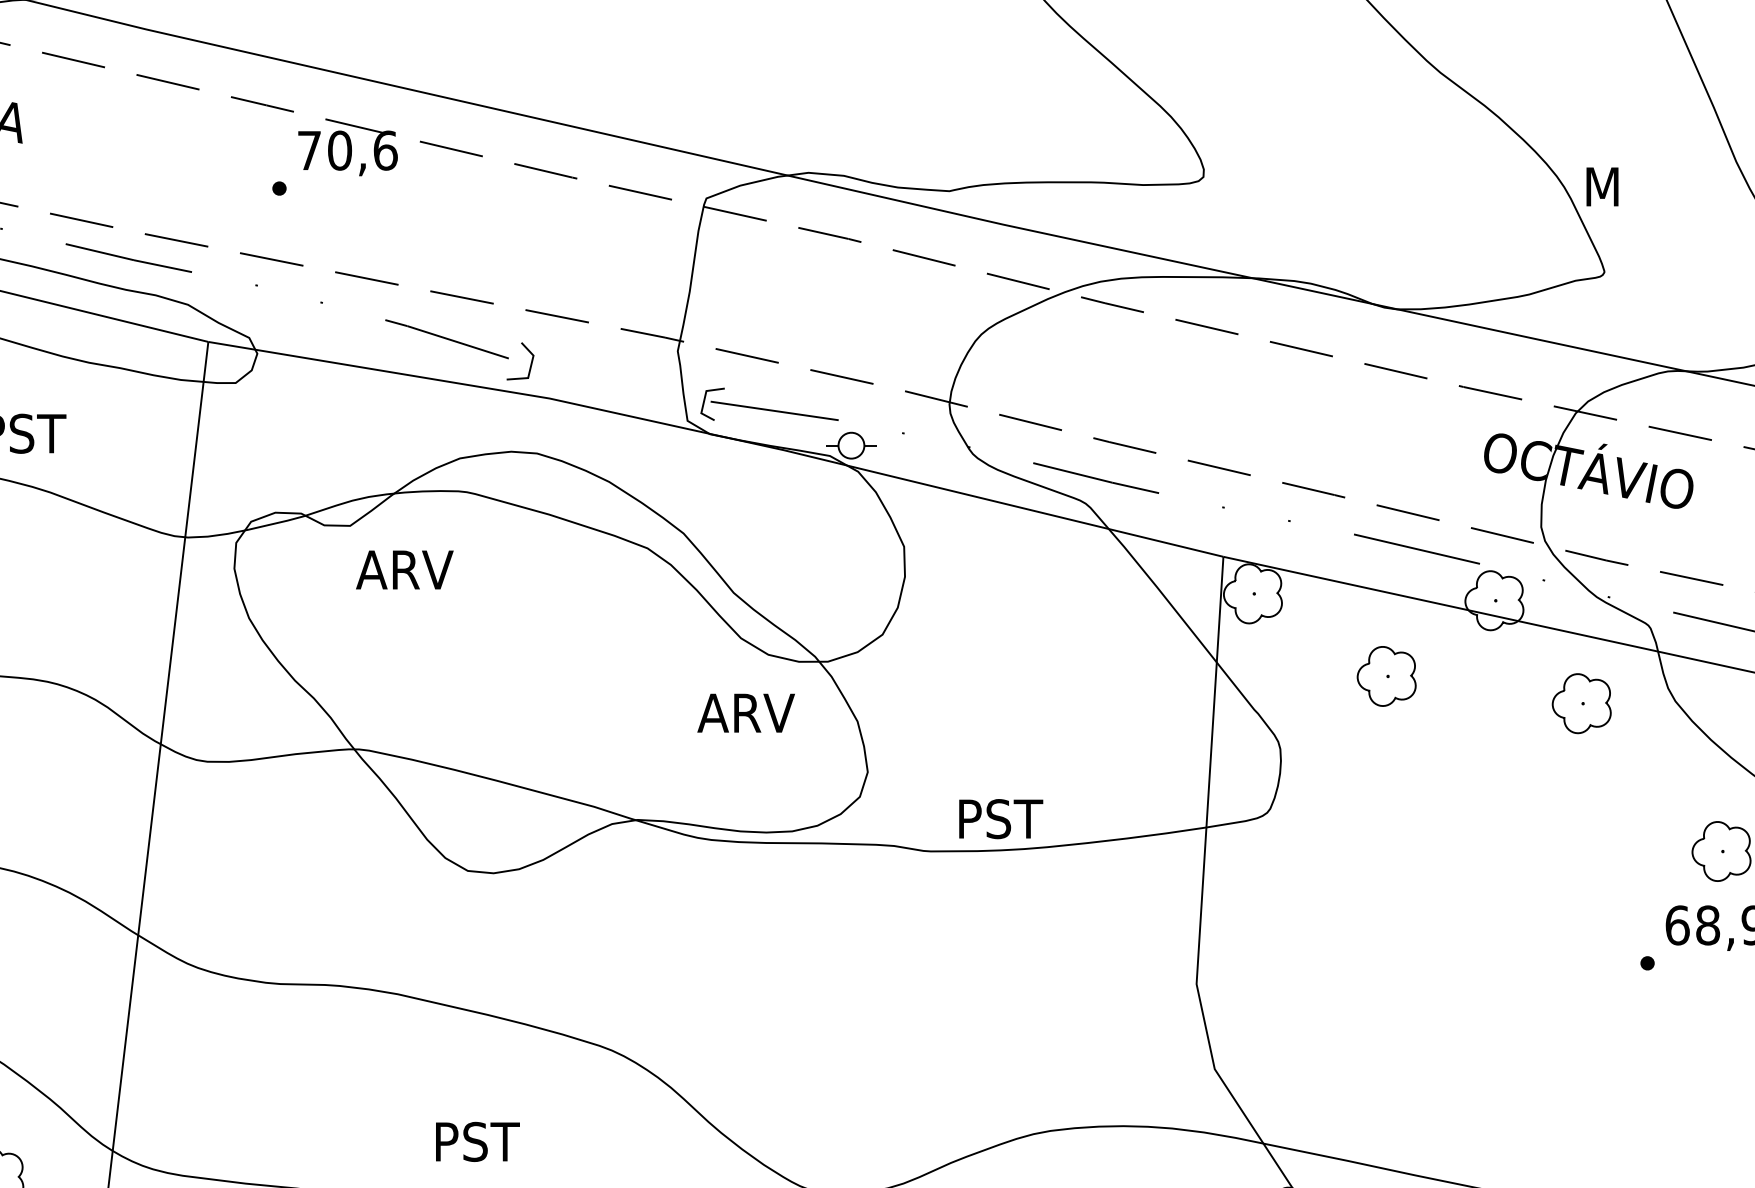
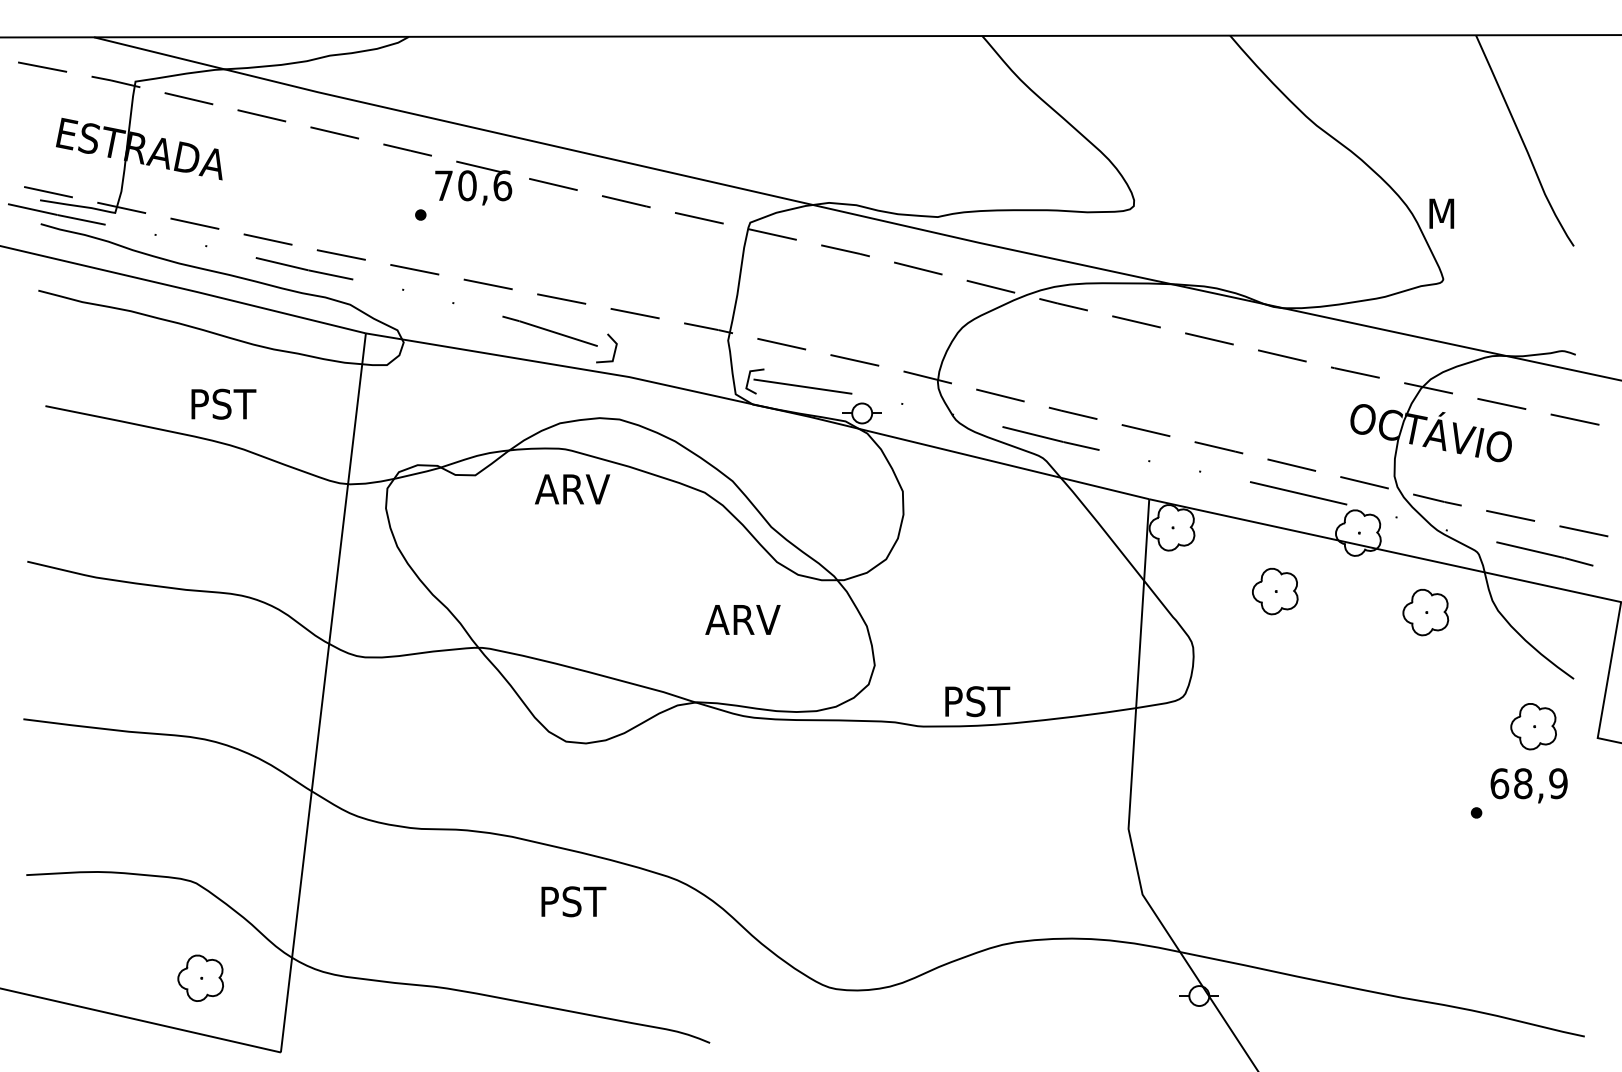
text: (404, 570) -> (572, 489), moved
text: (745, 712) -> (742, 619), moved
text: (477, 1141) -> (573, 901), moved

